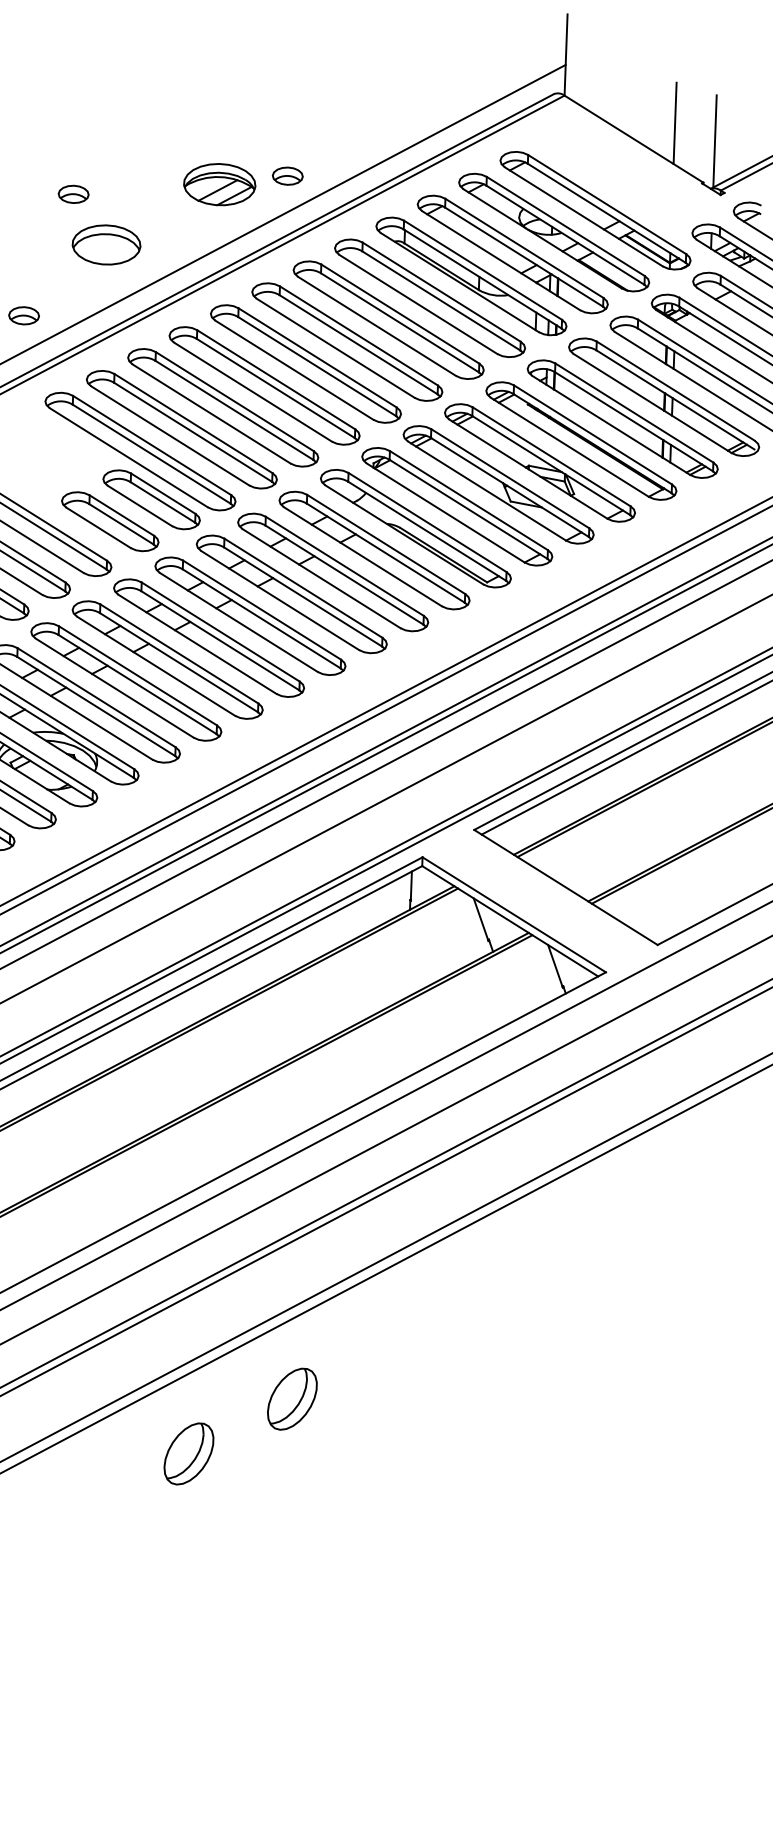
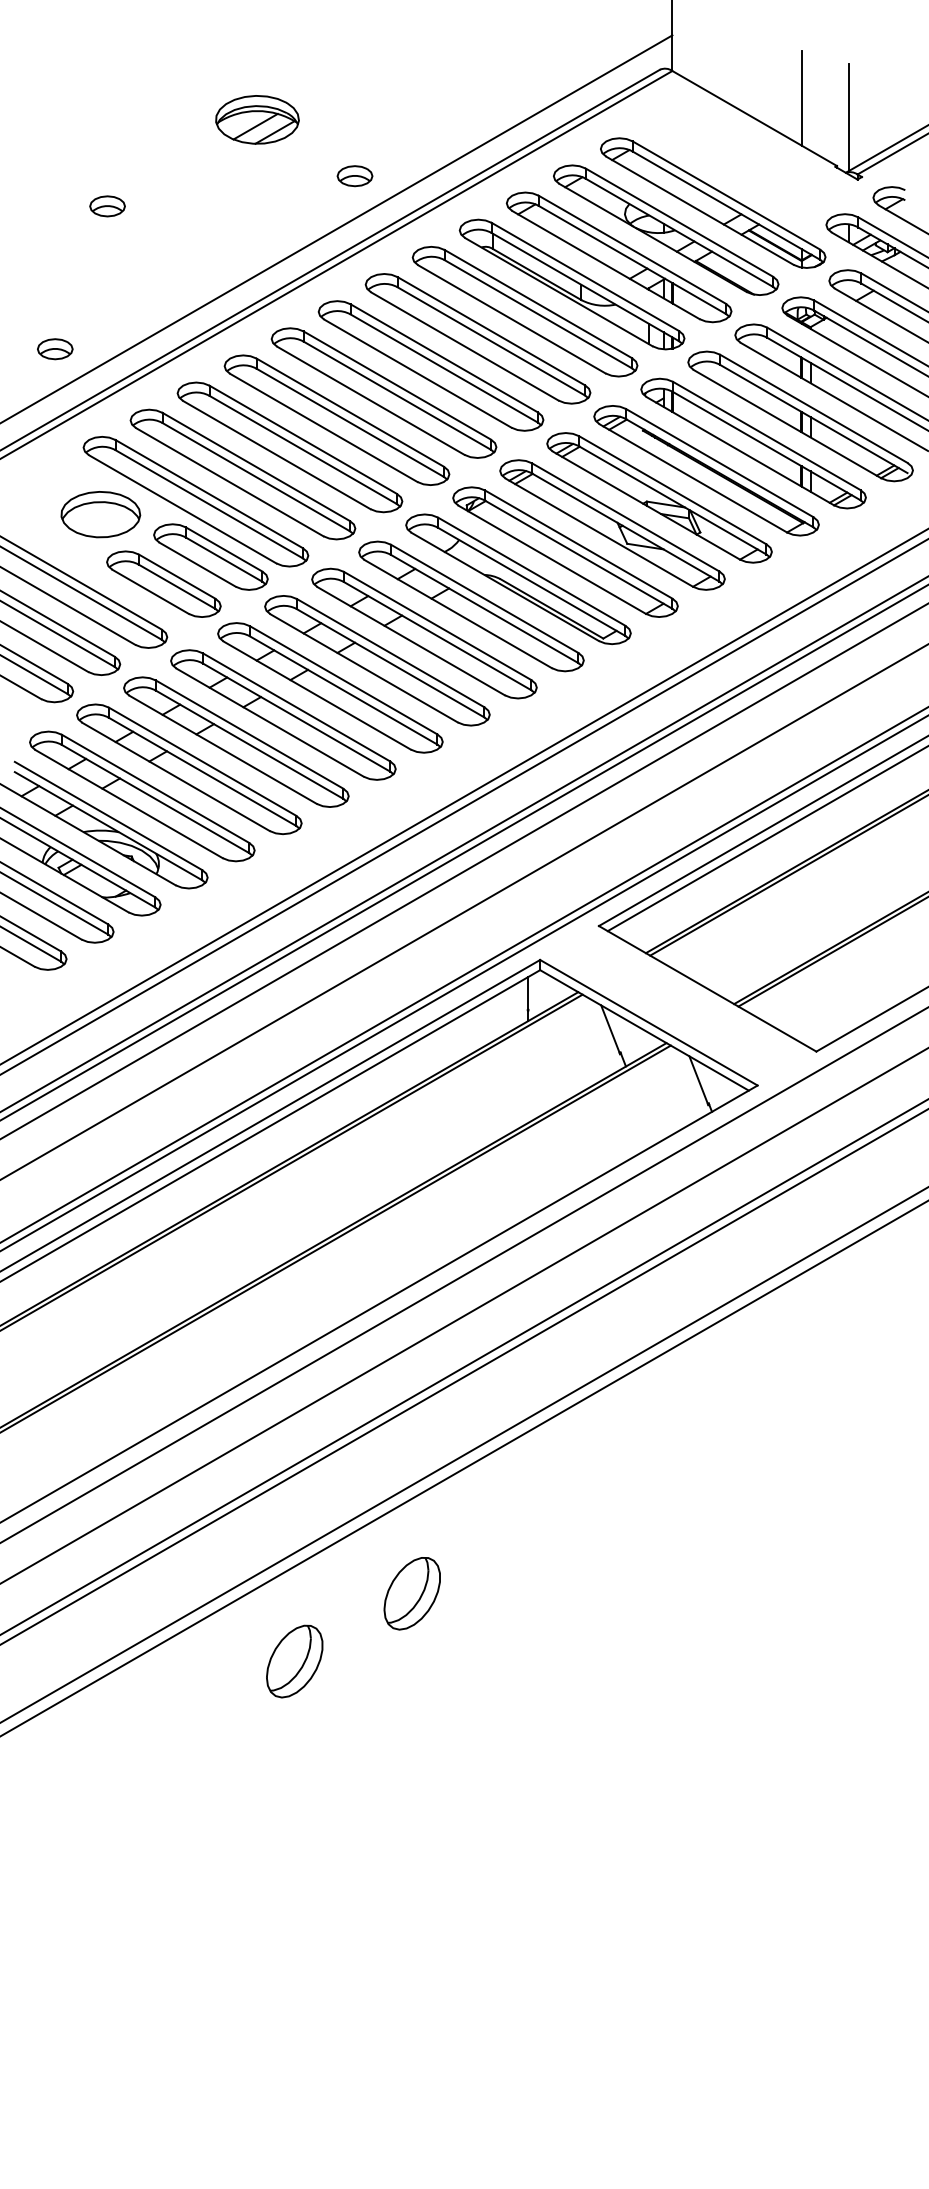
part: (219, 184) -> (257, 119), moved
part: (106, 244) -> (100, 514), moved

